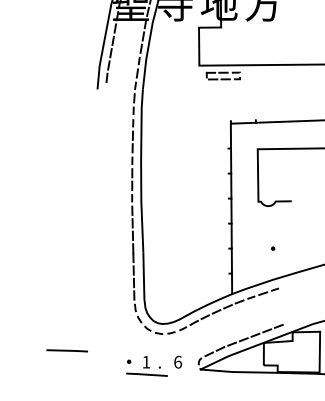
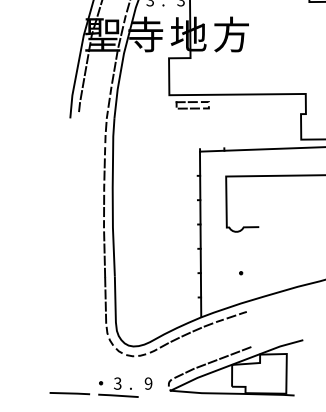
line: (66, 350) -> (69, 393), moved
text: (146, 362) -> (117, 383), 1 -> 3
text: (177, 362) -> (148, 383), 6 -> 9

